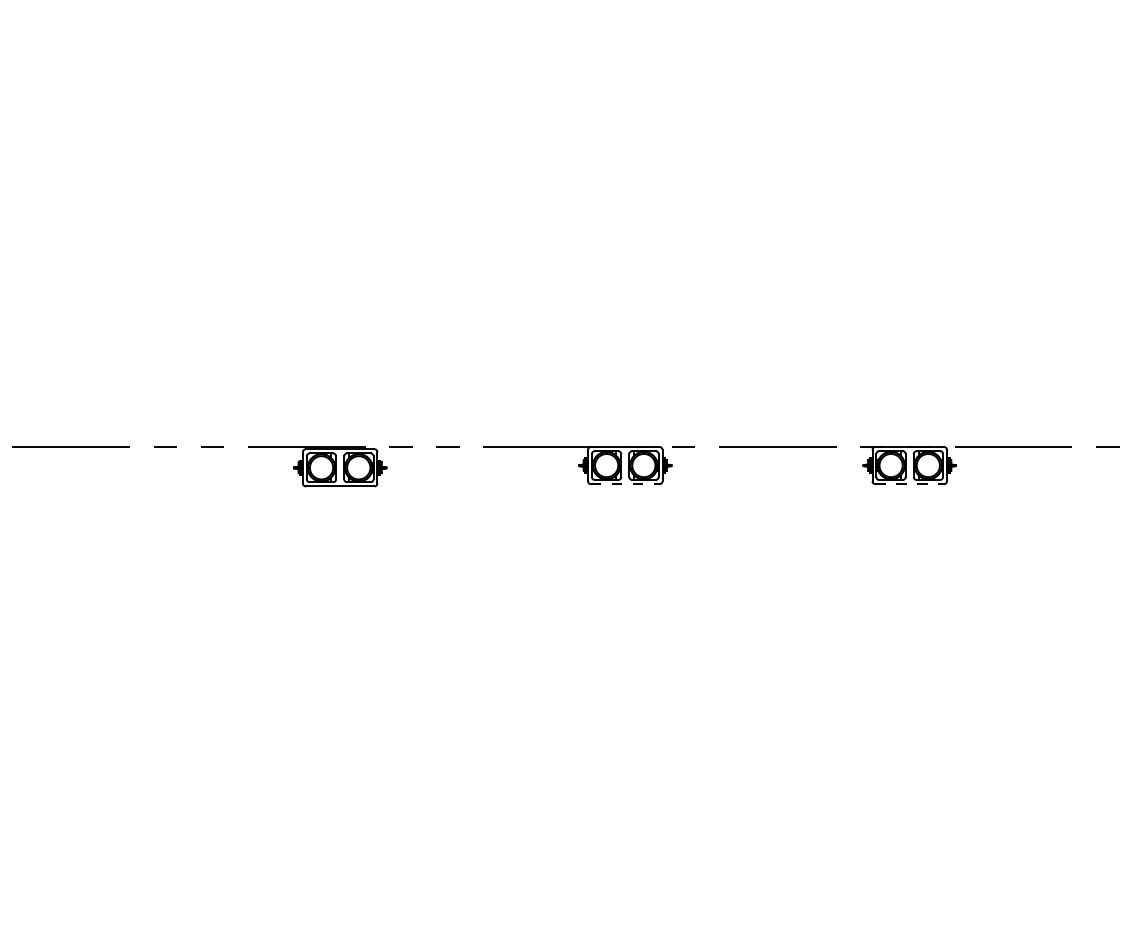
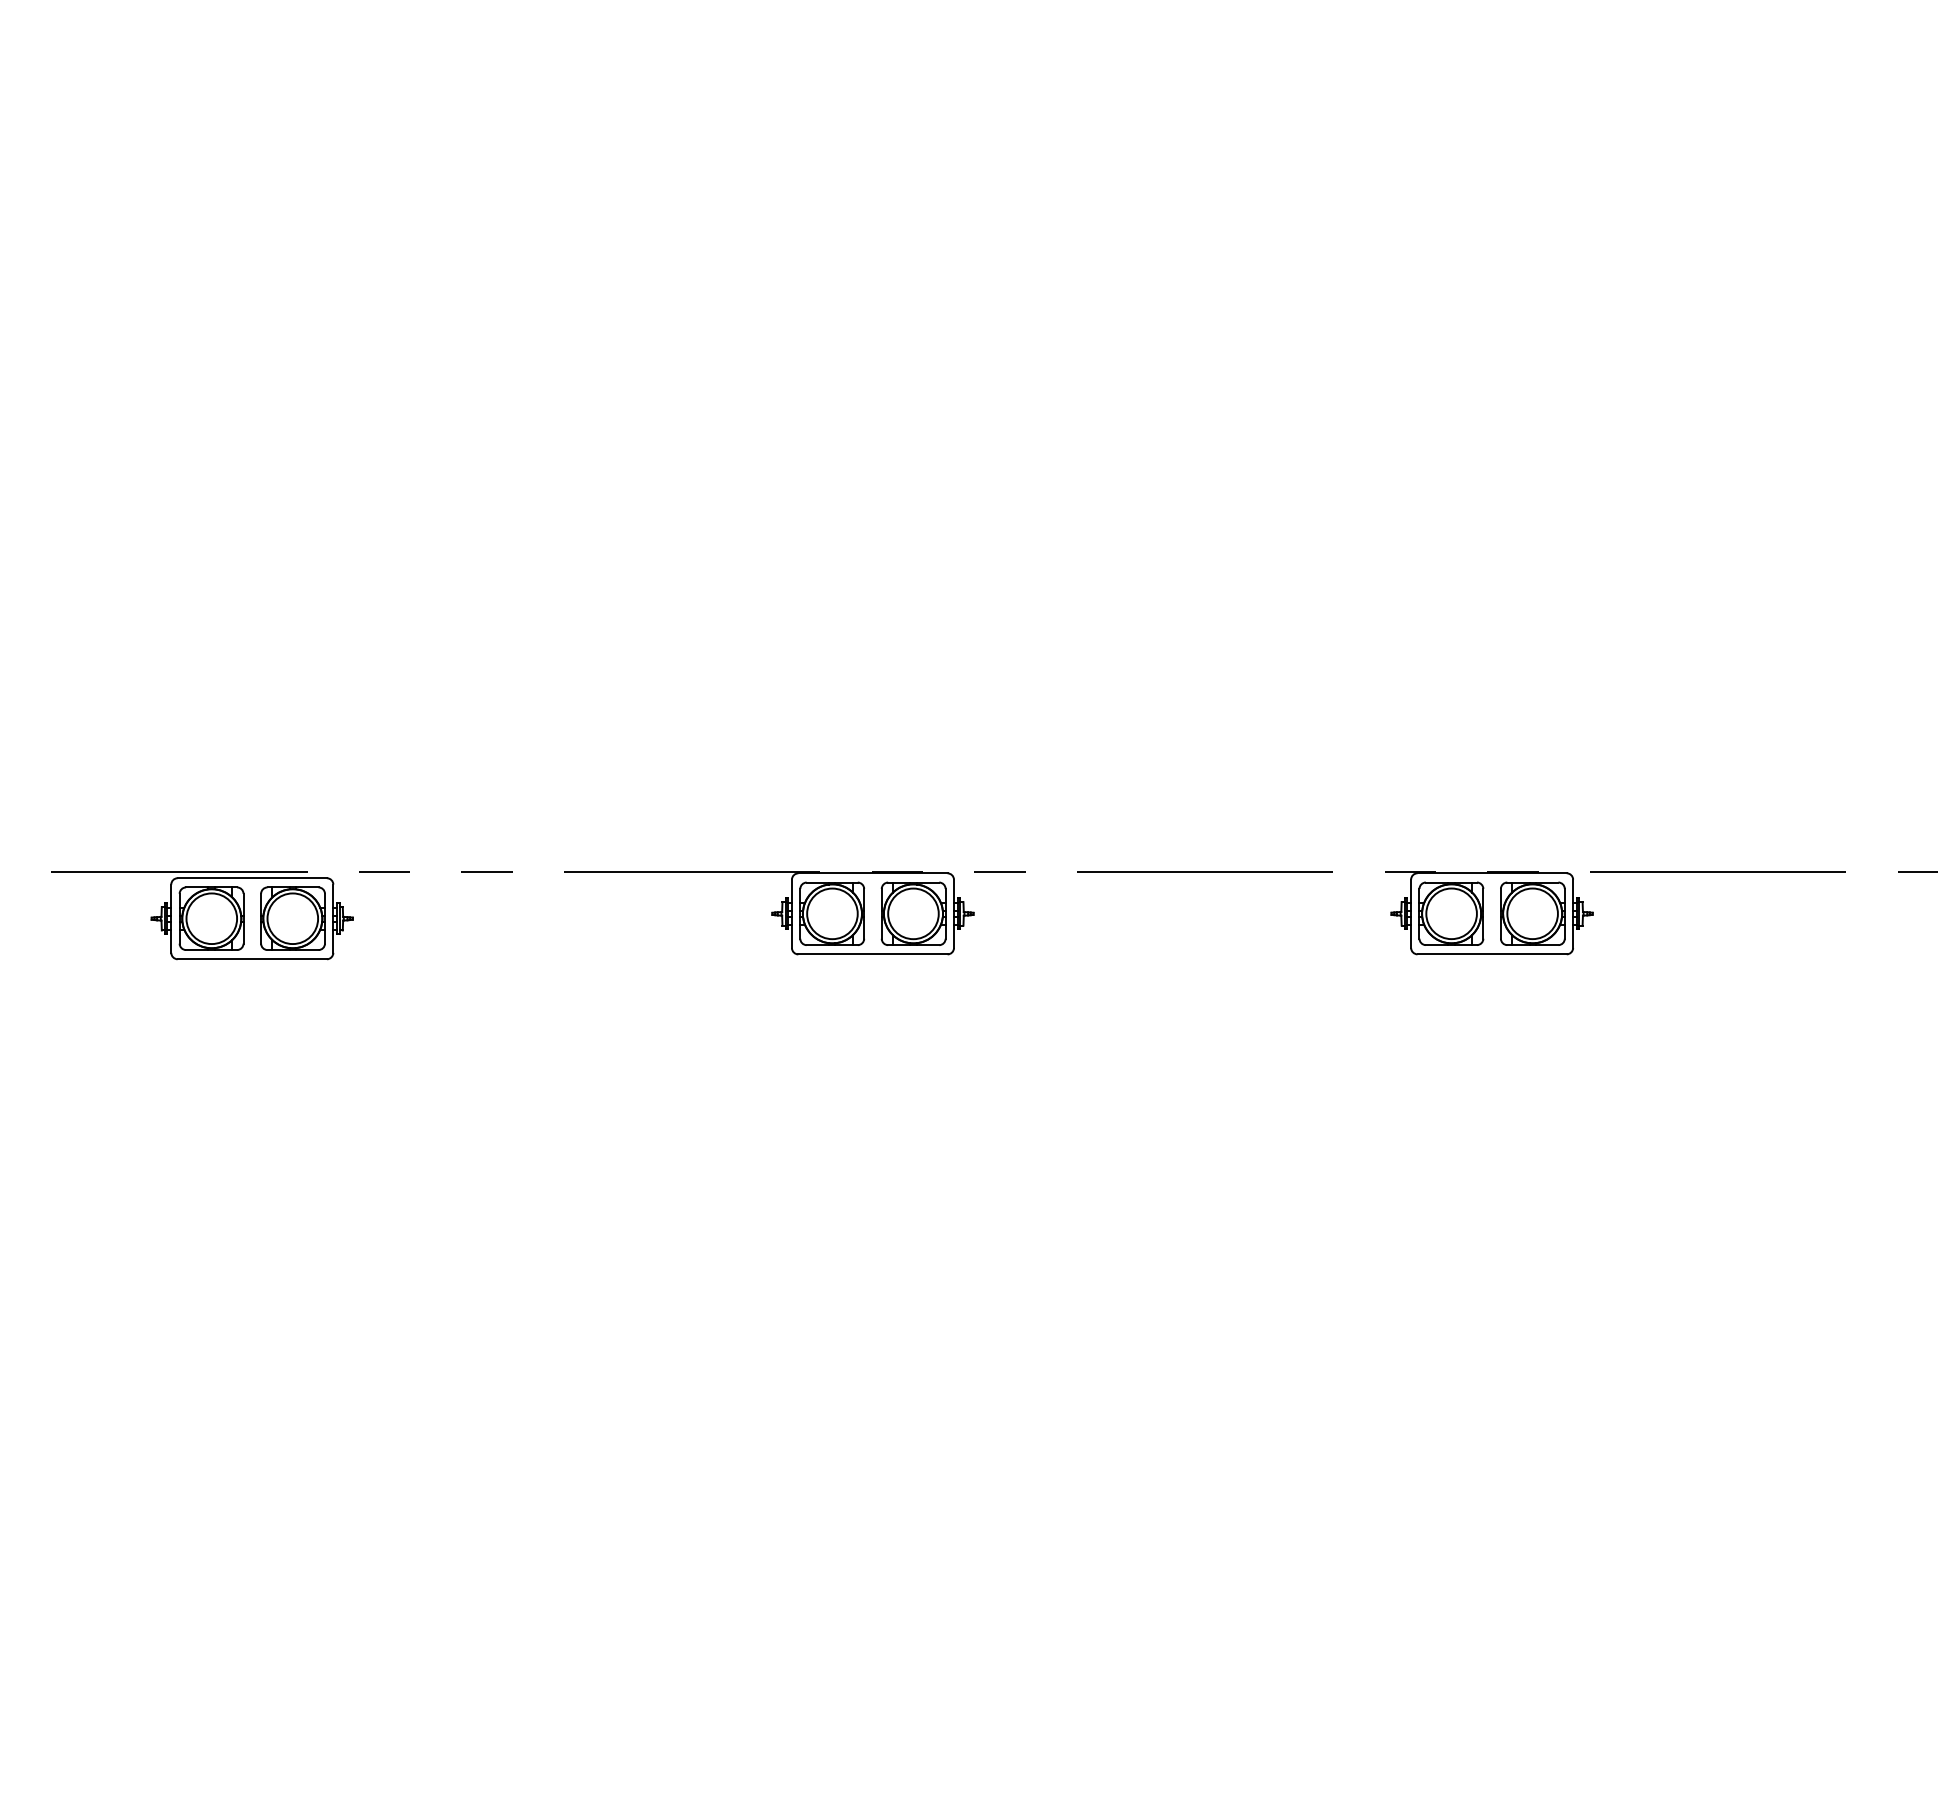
line: (625, 484) -> (873, 955), dashed -> solid
line: (910, 484) -> (1493, 955), dashed -> solid

